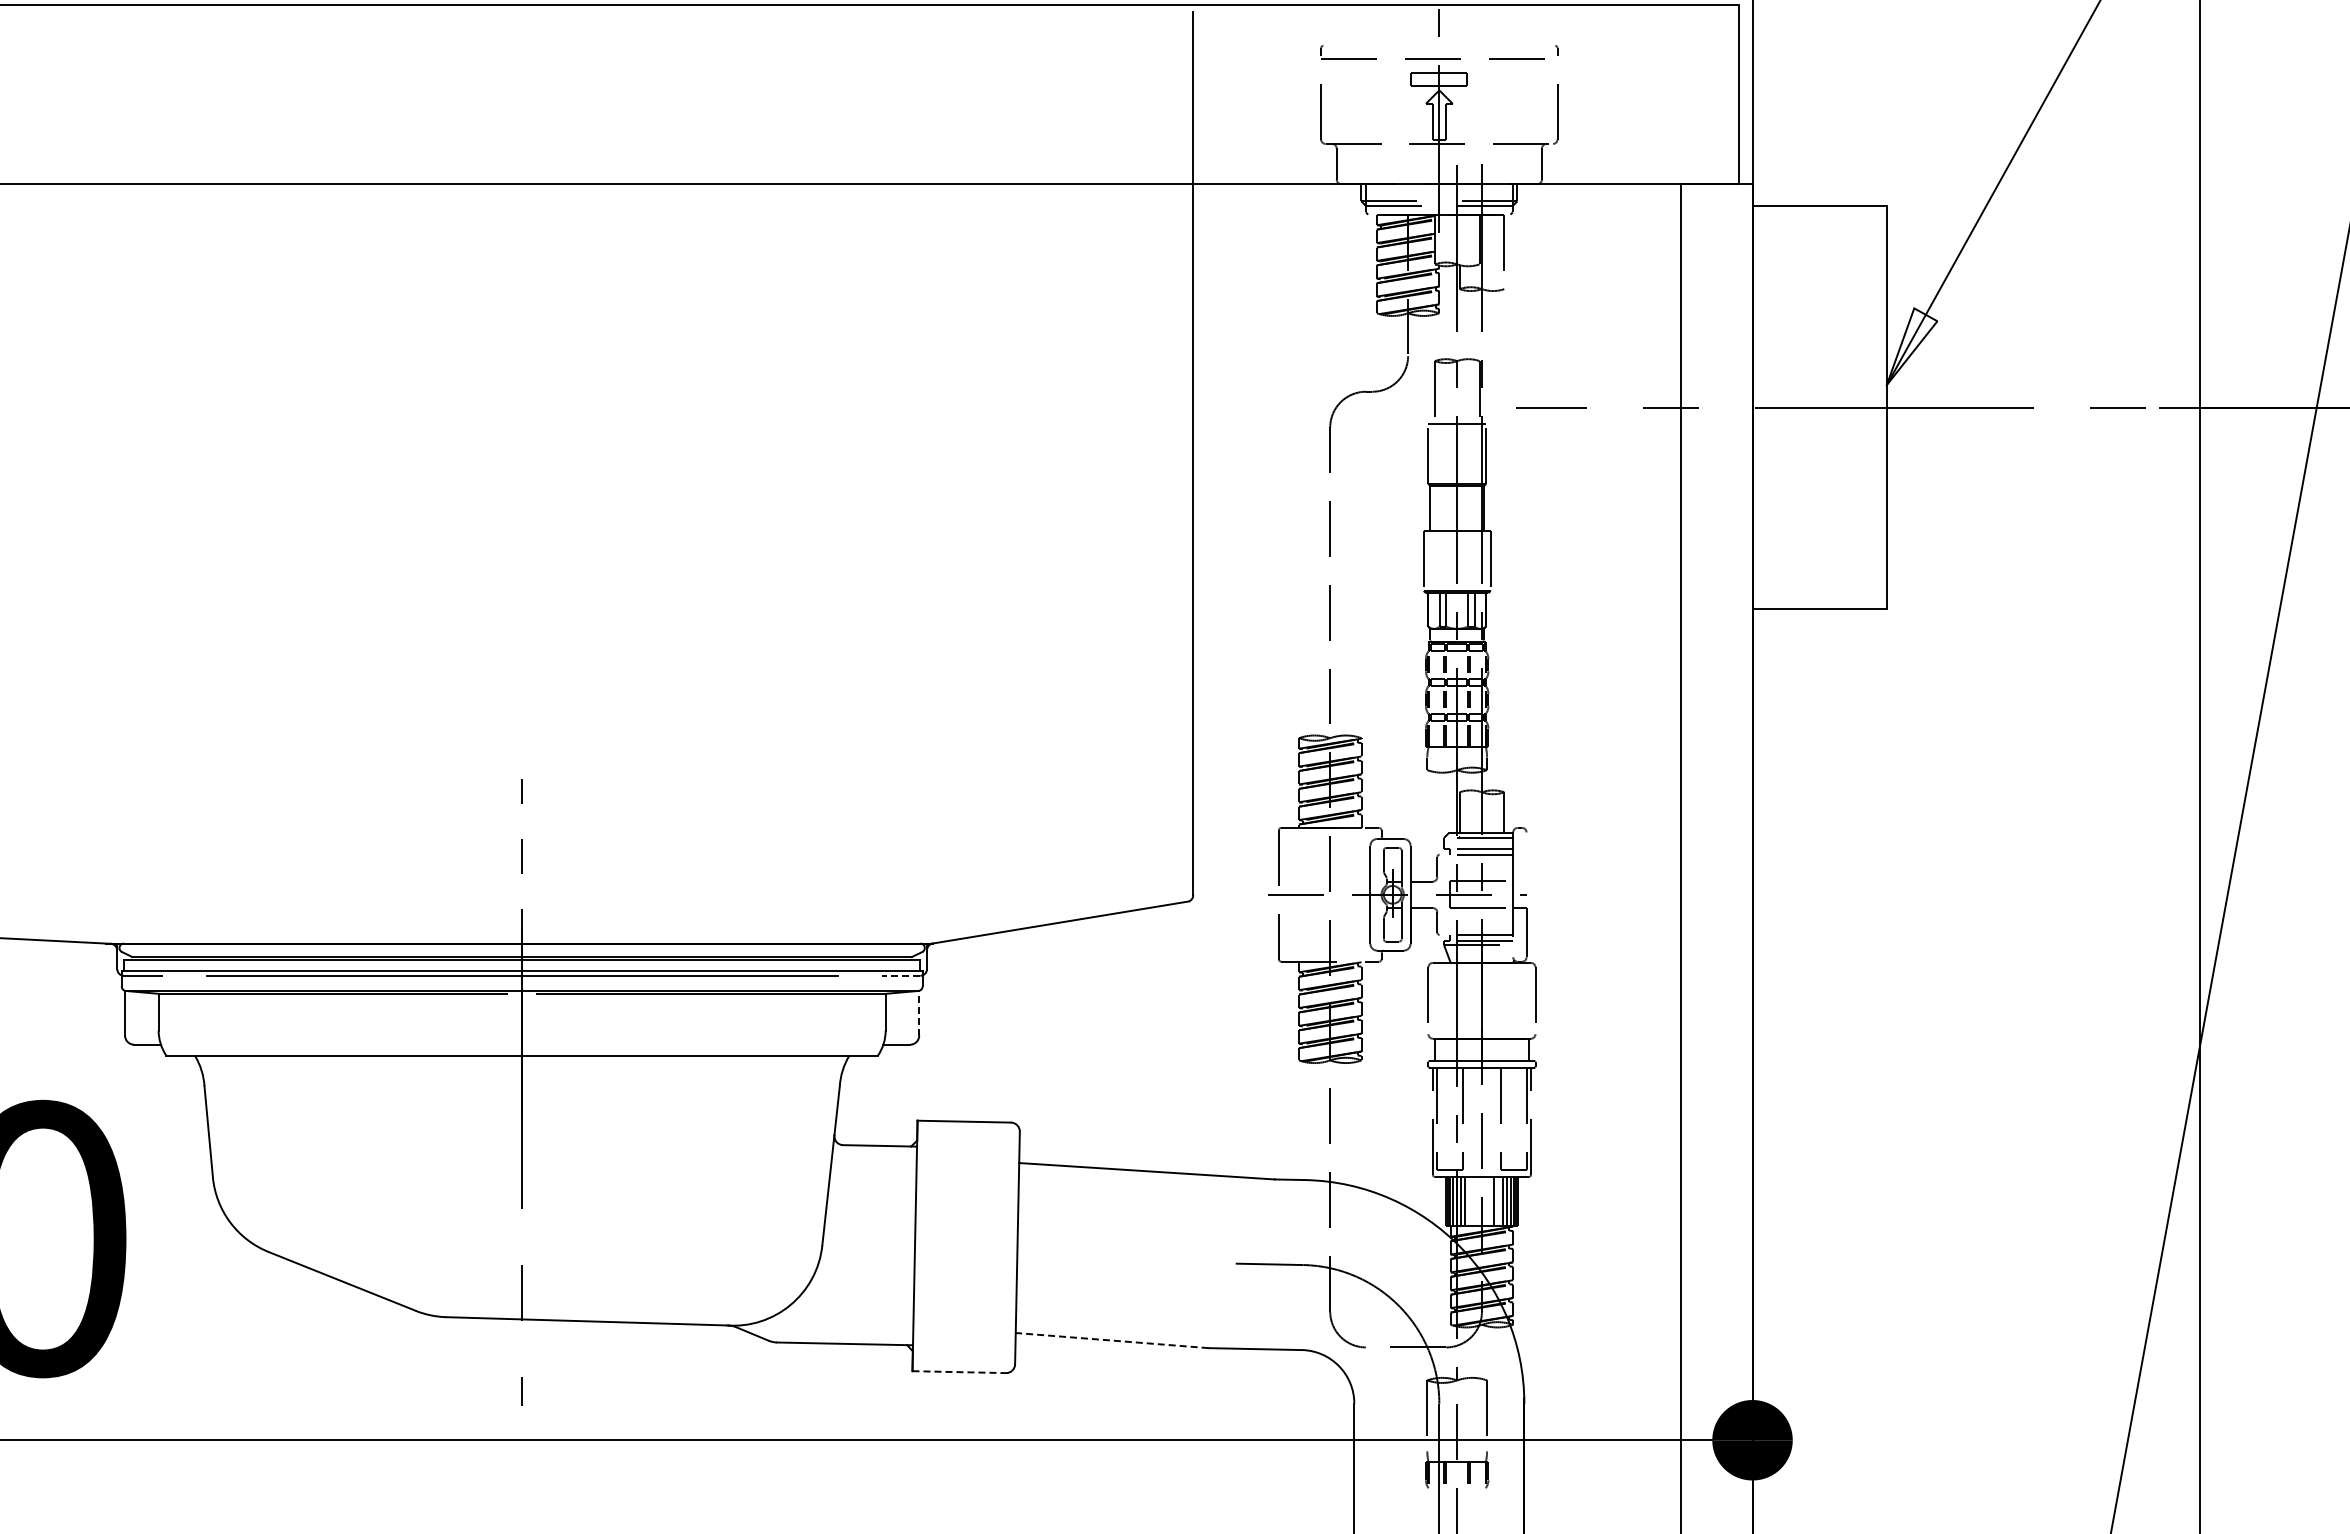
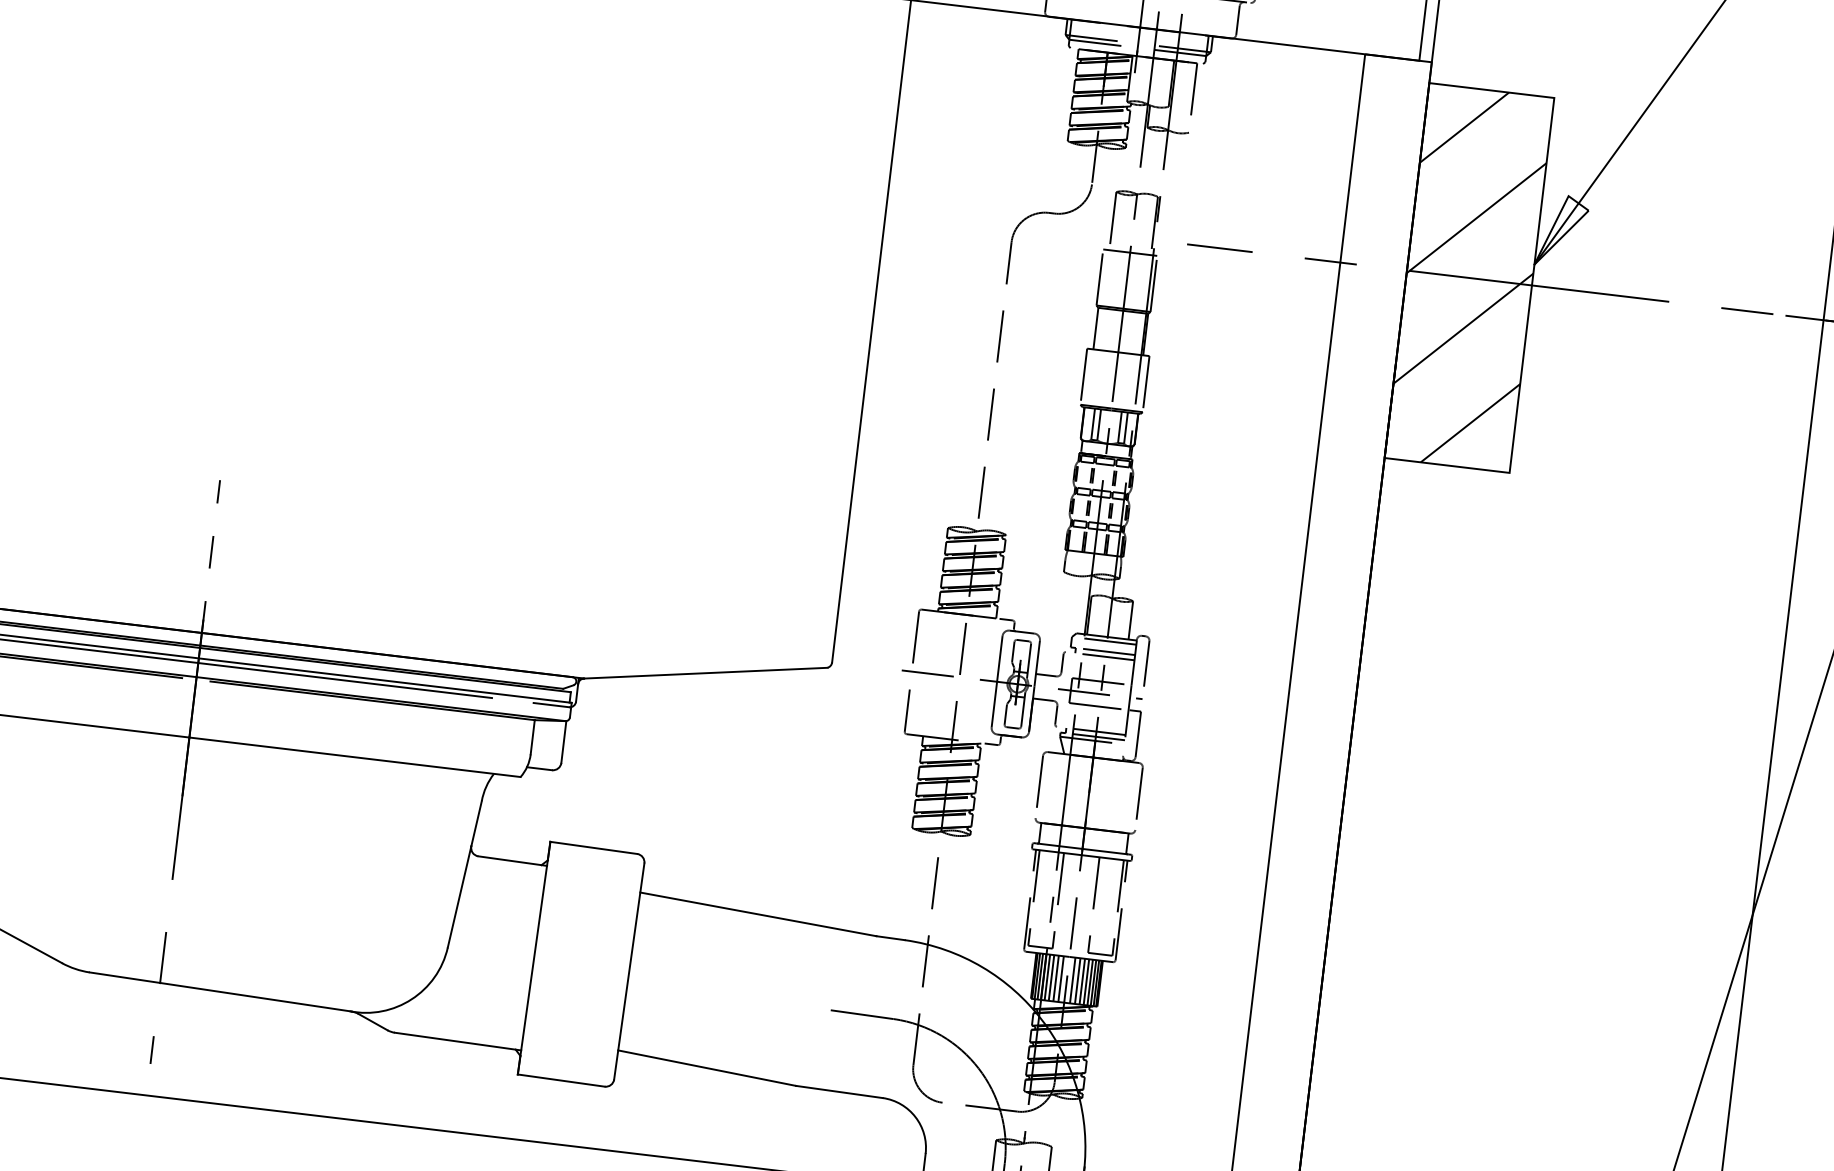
hatch: (1819, 407) -> (1469, 277), added
line: (1526, 856) -> (1146, 663), added
line: (900, 975) -> (550, 704), dashed -> solid
line: (919, 1012) -> (564, 741), dashed -> solid
line: (1470, 1201) -> (1056, 978), added
line: (1475, 1201) -> (1060, 979), added
line: (1488, 1201) -> (1073, 980), added
line: (1498, 1201) -> (1082, 981), added
line: (1112, 1340) -> (707, 1068), dashed -> solid
line: (959, 1372) -> (561, 1080), dashed -> solid

